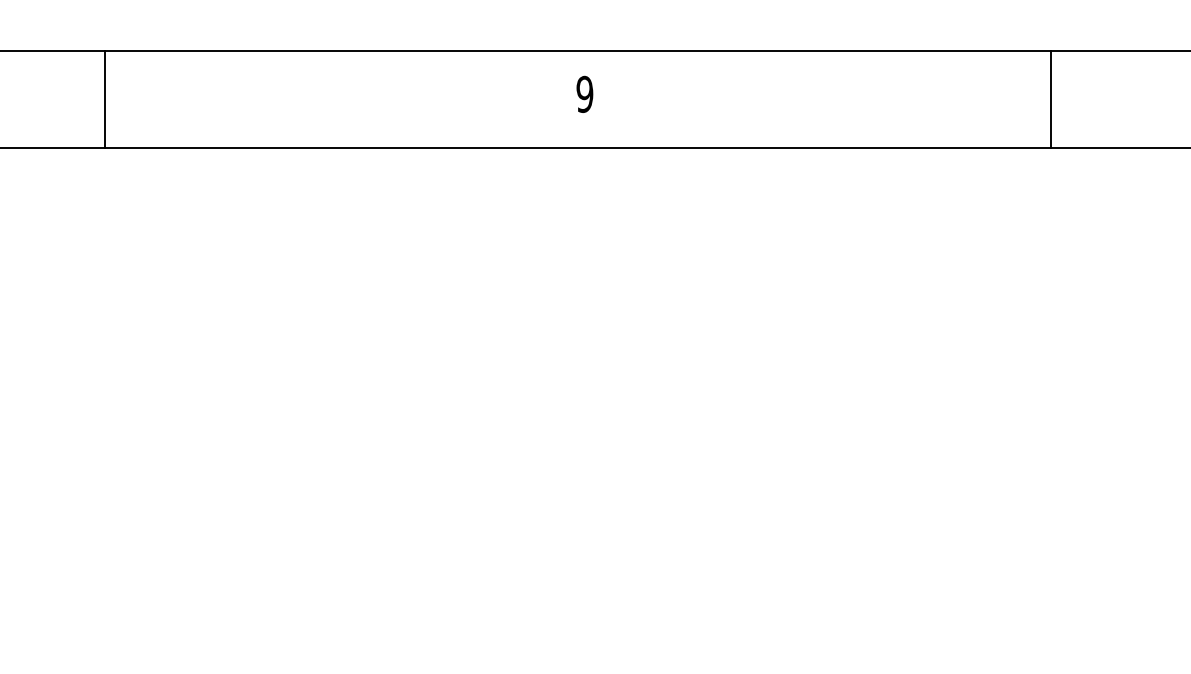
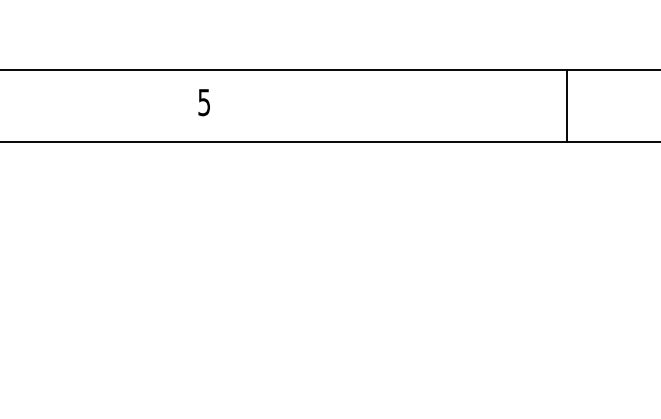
text: (584, 93) -> (203, 101), 9 -> 5
line: (1051, 98) -> (567, 105), moved

